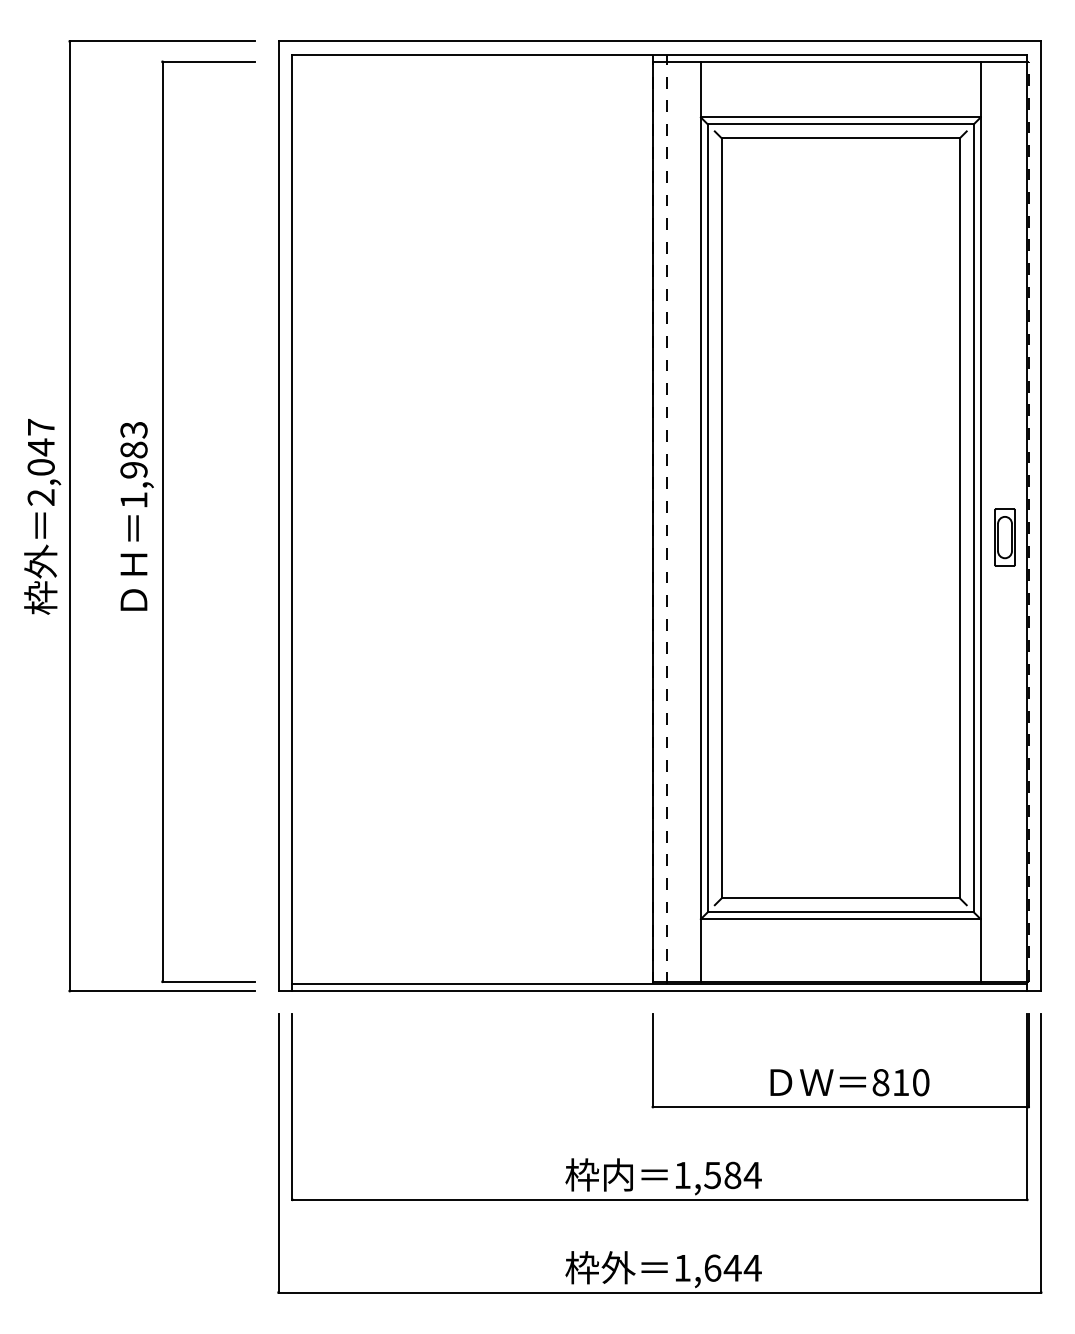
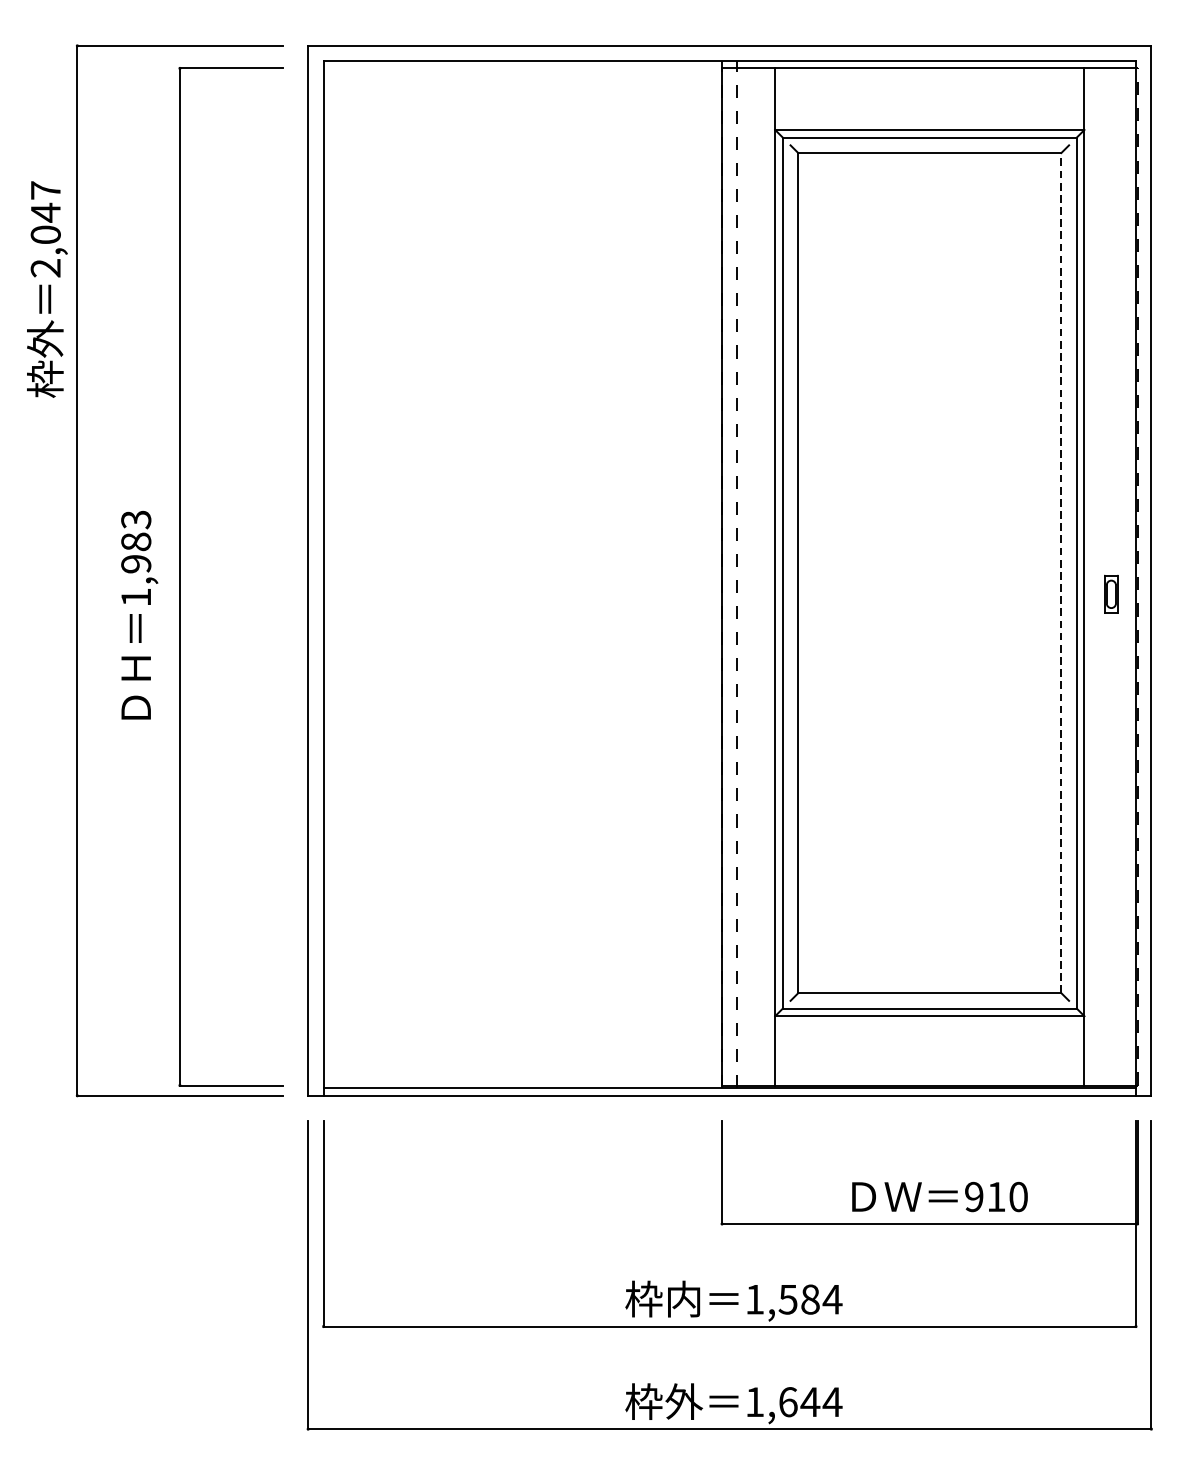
text: (42, 516) -> (47, 289), moved
text: (136, 516) -> (138, 615), moved
line: (959, 518) -> (1061, 573), solid -> dashed
part: (1004, 537) -> (1110, 594), size x0.6
text: (880, 1082) -> (973, 1196), 810 -> 910

